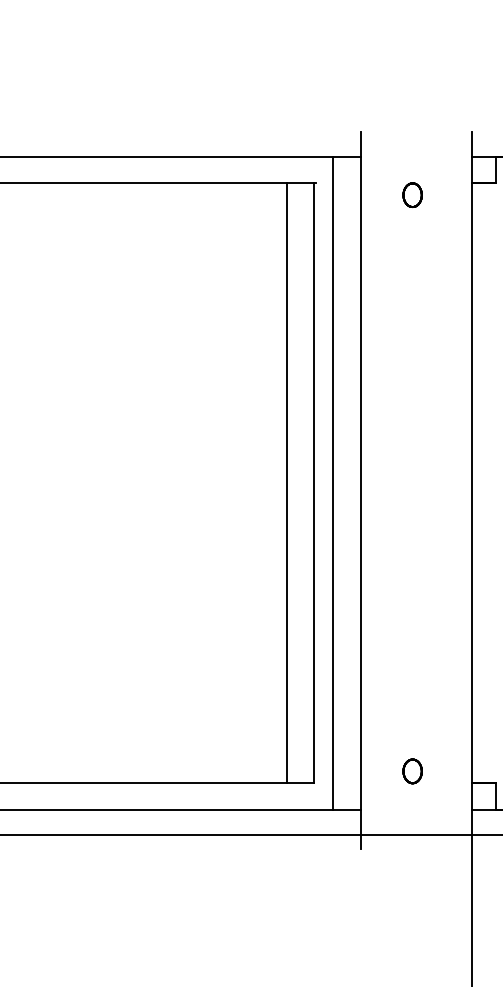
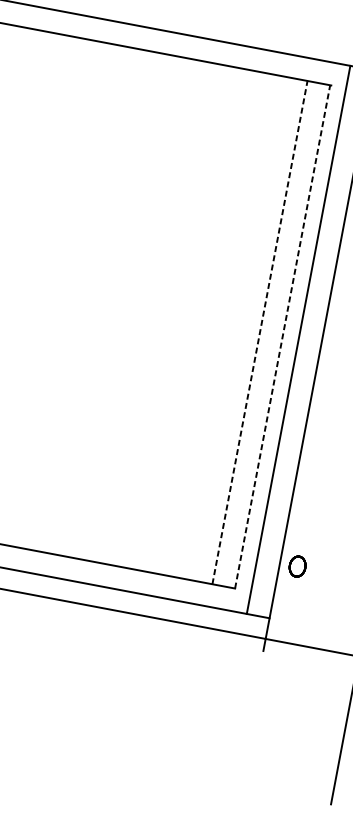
line: (287, 483) -> (259, 332), solid -> dashed
line: (314, 483) -> (282, 337), solid -> dashed
part: (412, 771) -> (297, 566), moved

